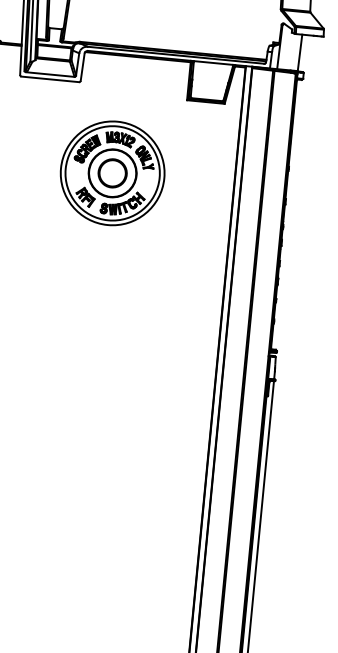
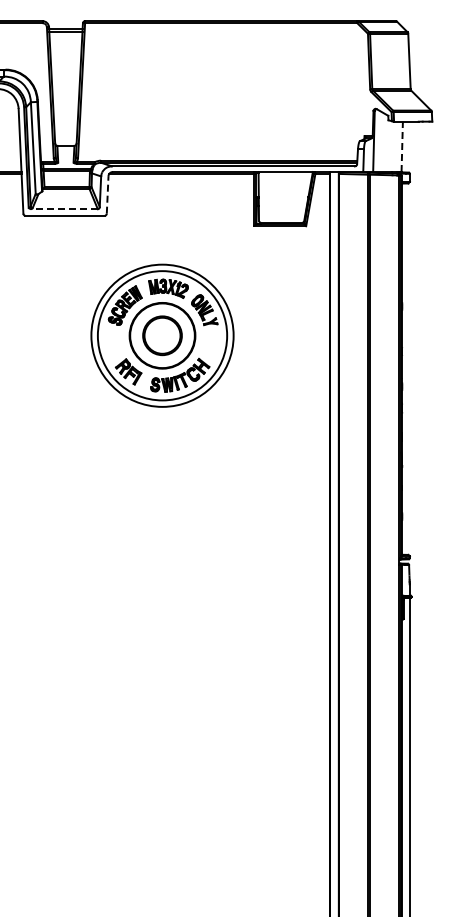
line: (300, 52) -> (402, 146), solid -> dashed
line: (82, 66) -> (107, 194), solid -> dashed
line: (50, 74) -> (64, 209), solid -> dashed

